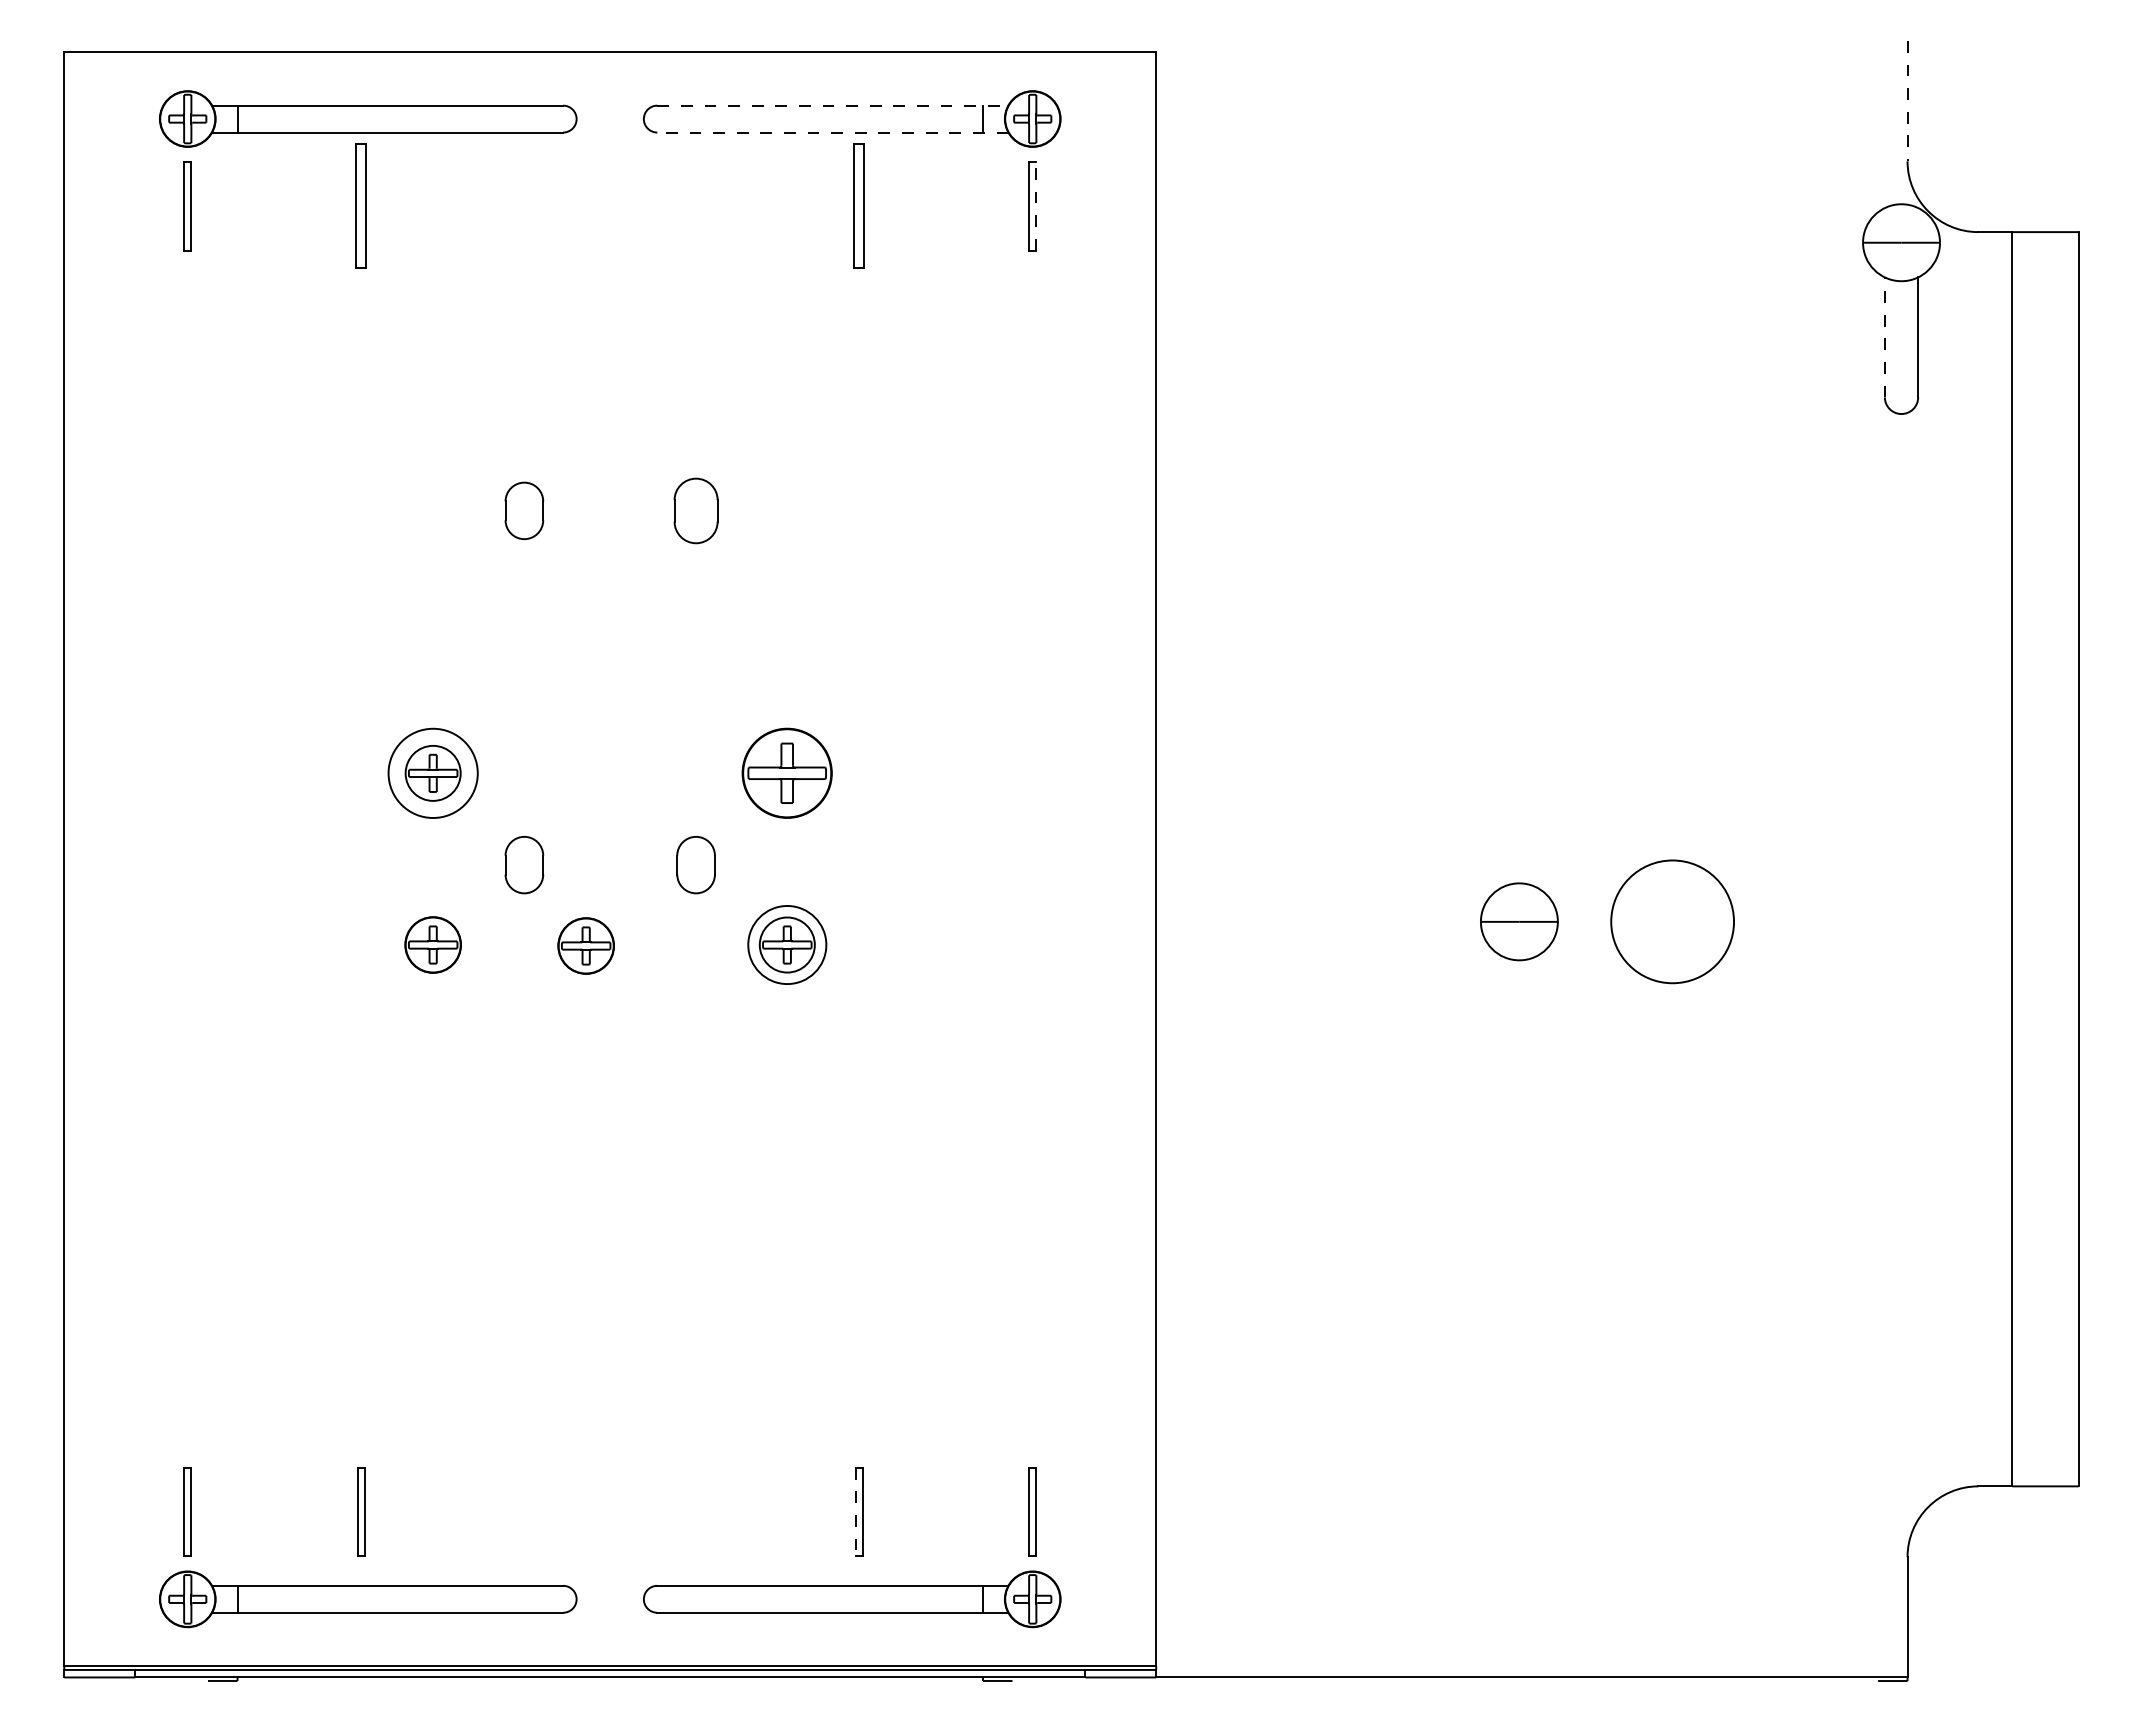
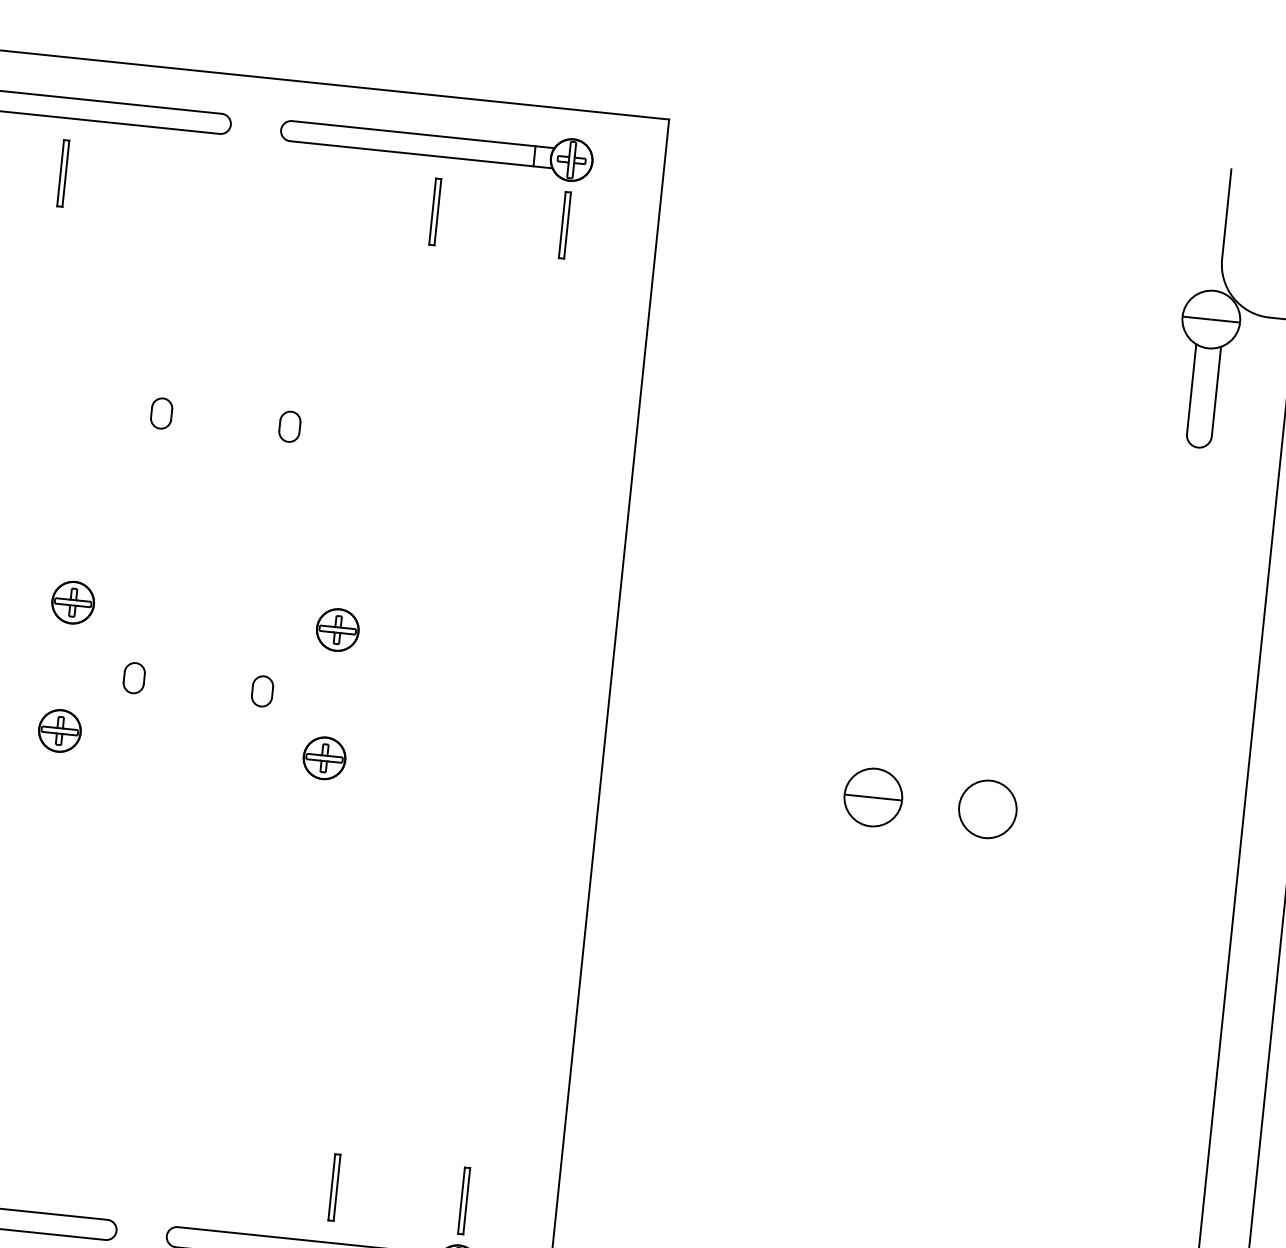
line: (1907, 101) -> (1226, 214), dashed -> solid
line: (833, 105) -> (423, 134), dashed -> solid
line: (832, 132) -> (421, 154), dashed -> solid
line: (1036, 205) -> (567, 224), dashed -> solid
part: (361, 206) -> (63, 173), size x0.71
part: (859, 206) -> (435, 212), size x0.71
line: (1884, 337) -> (1191, 389), dashed -> solid
part: (524, 510) -> (161, 413), size x0.71
part: (695, 510) -> (289, 426), size x0.62
circle: (433, 773) -> (73, 602), size x0.62
part: (787, 773) -> (337, 630), size x0.62
part: (524, 864) -> (134, 677), size x0.71
part: (695, 864) -> (262, 691), size x0.71
circle: (1672, 921) -> (987, 809), size x0.62
circle: (787, 944) -> (324, 757), size x0.71
part: (585, 945) -> (173, 743), removed
line: (855, 1512) -> (331, 1187), dashed -> solid

